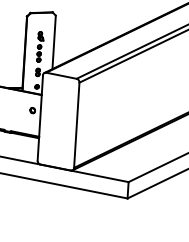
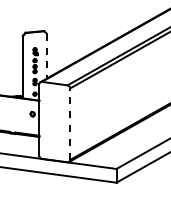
line: (53, 42) -> (46, 56), solid -> dashed
line: (77, 125) -> (70, 124), solid -> dashed

